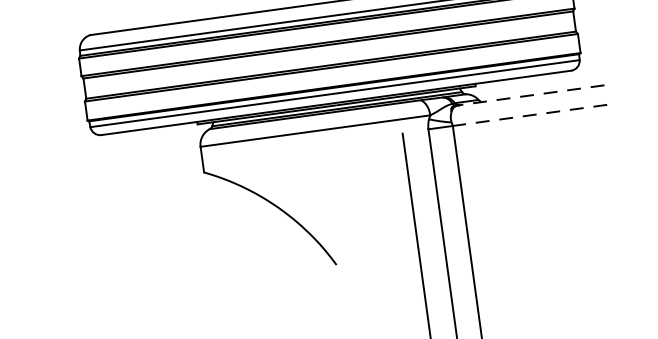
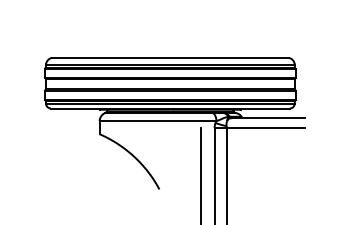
line: (531, 96) -> (268, 118), dashed -> solid
line: (528, 114) -> (265, 127), dashed -> solid

